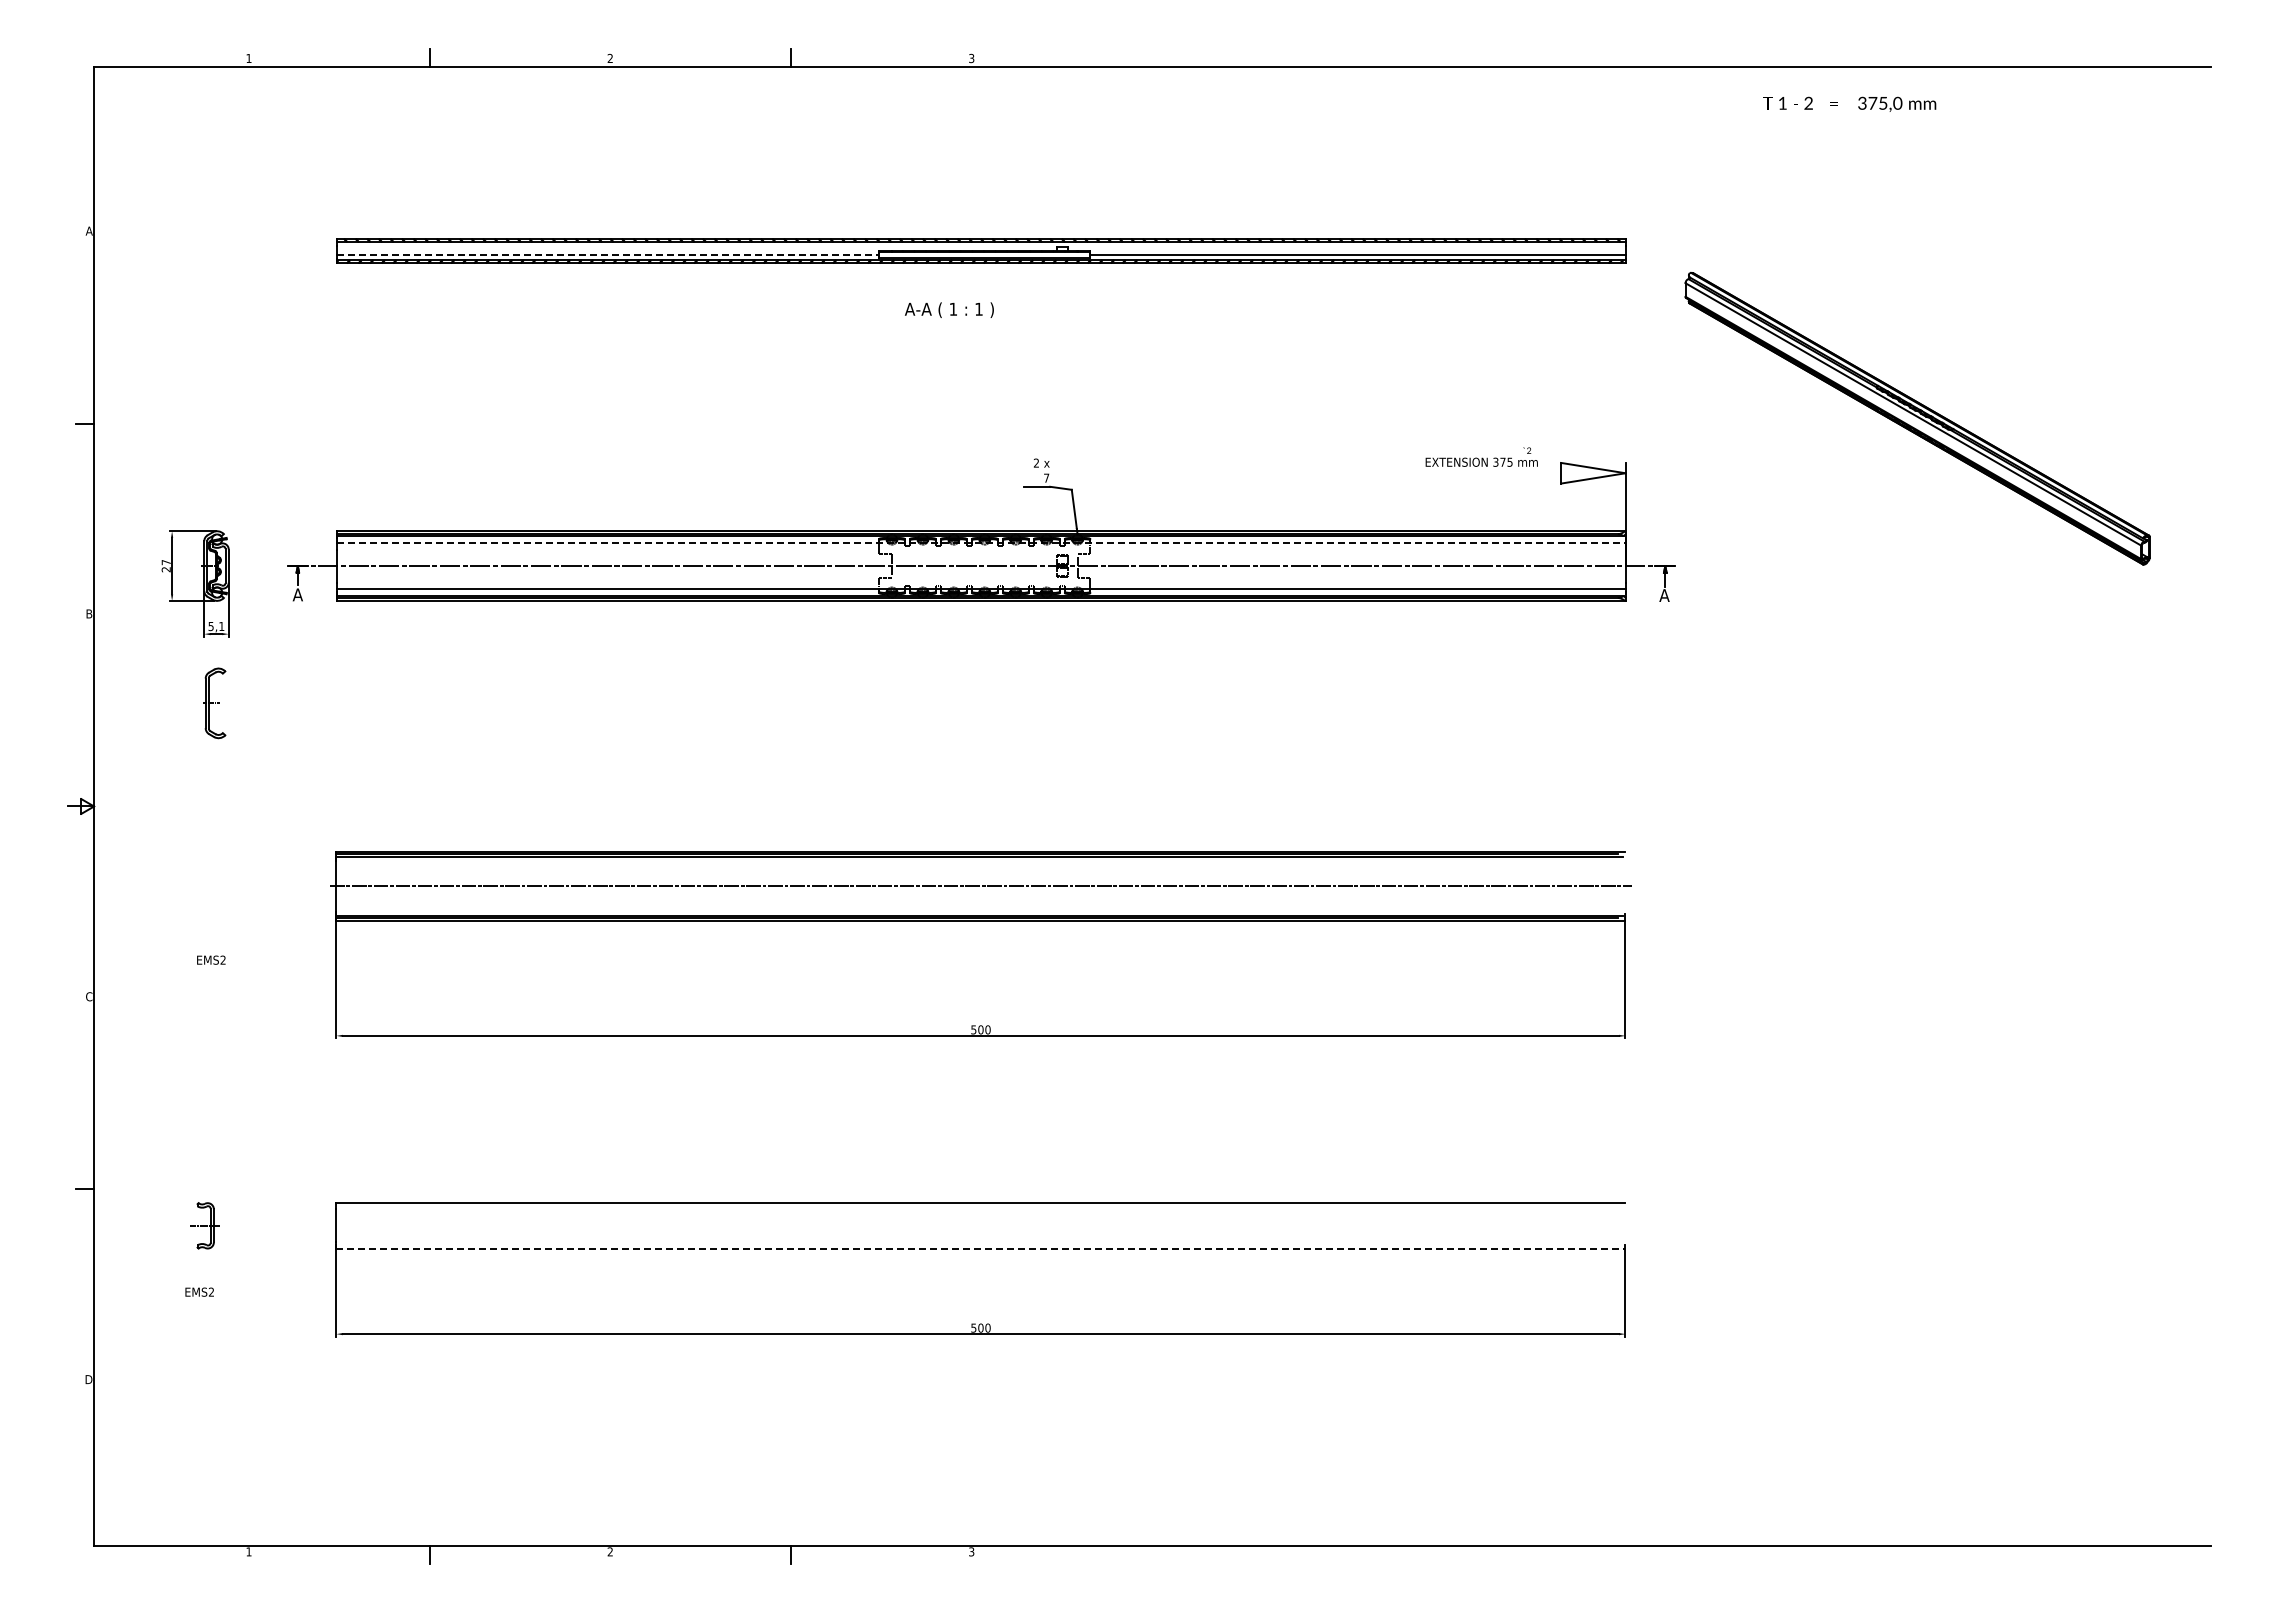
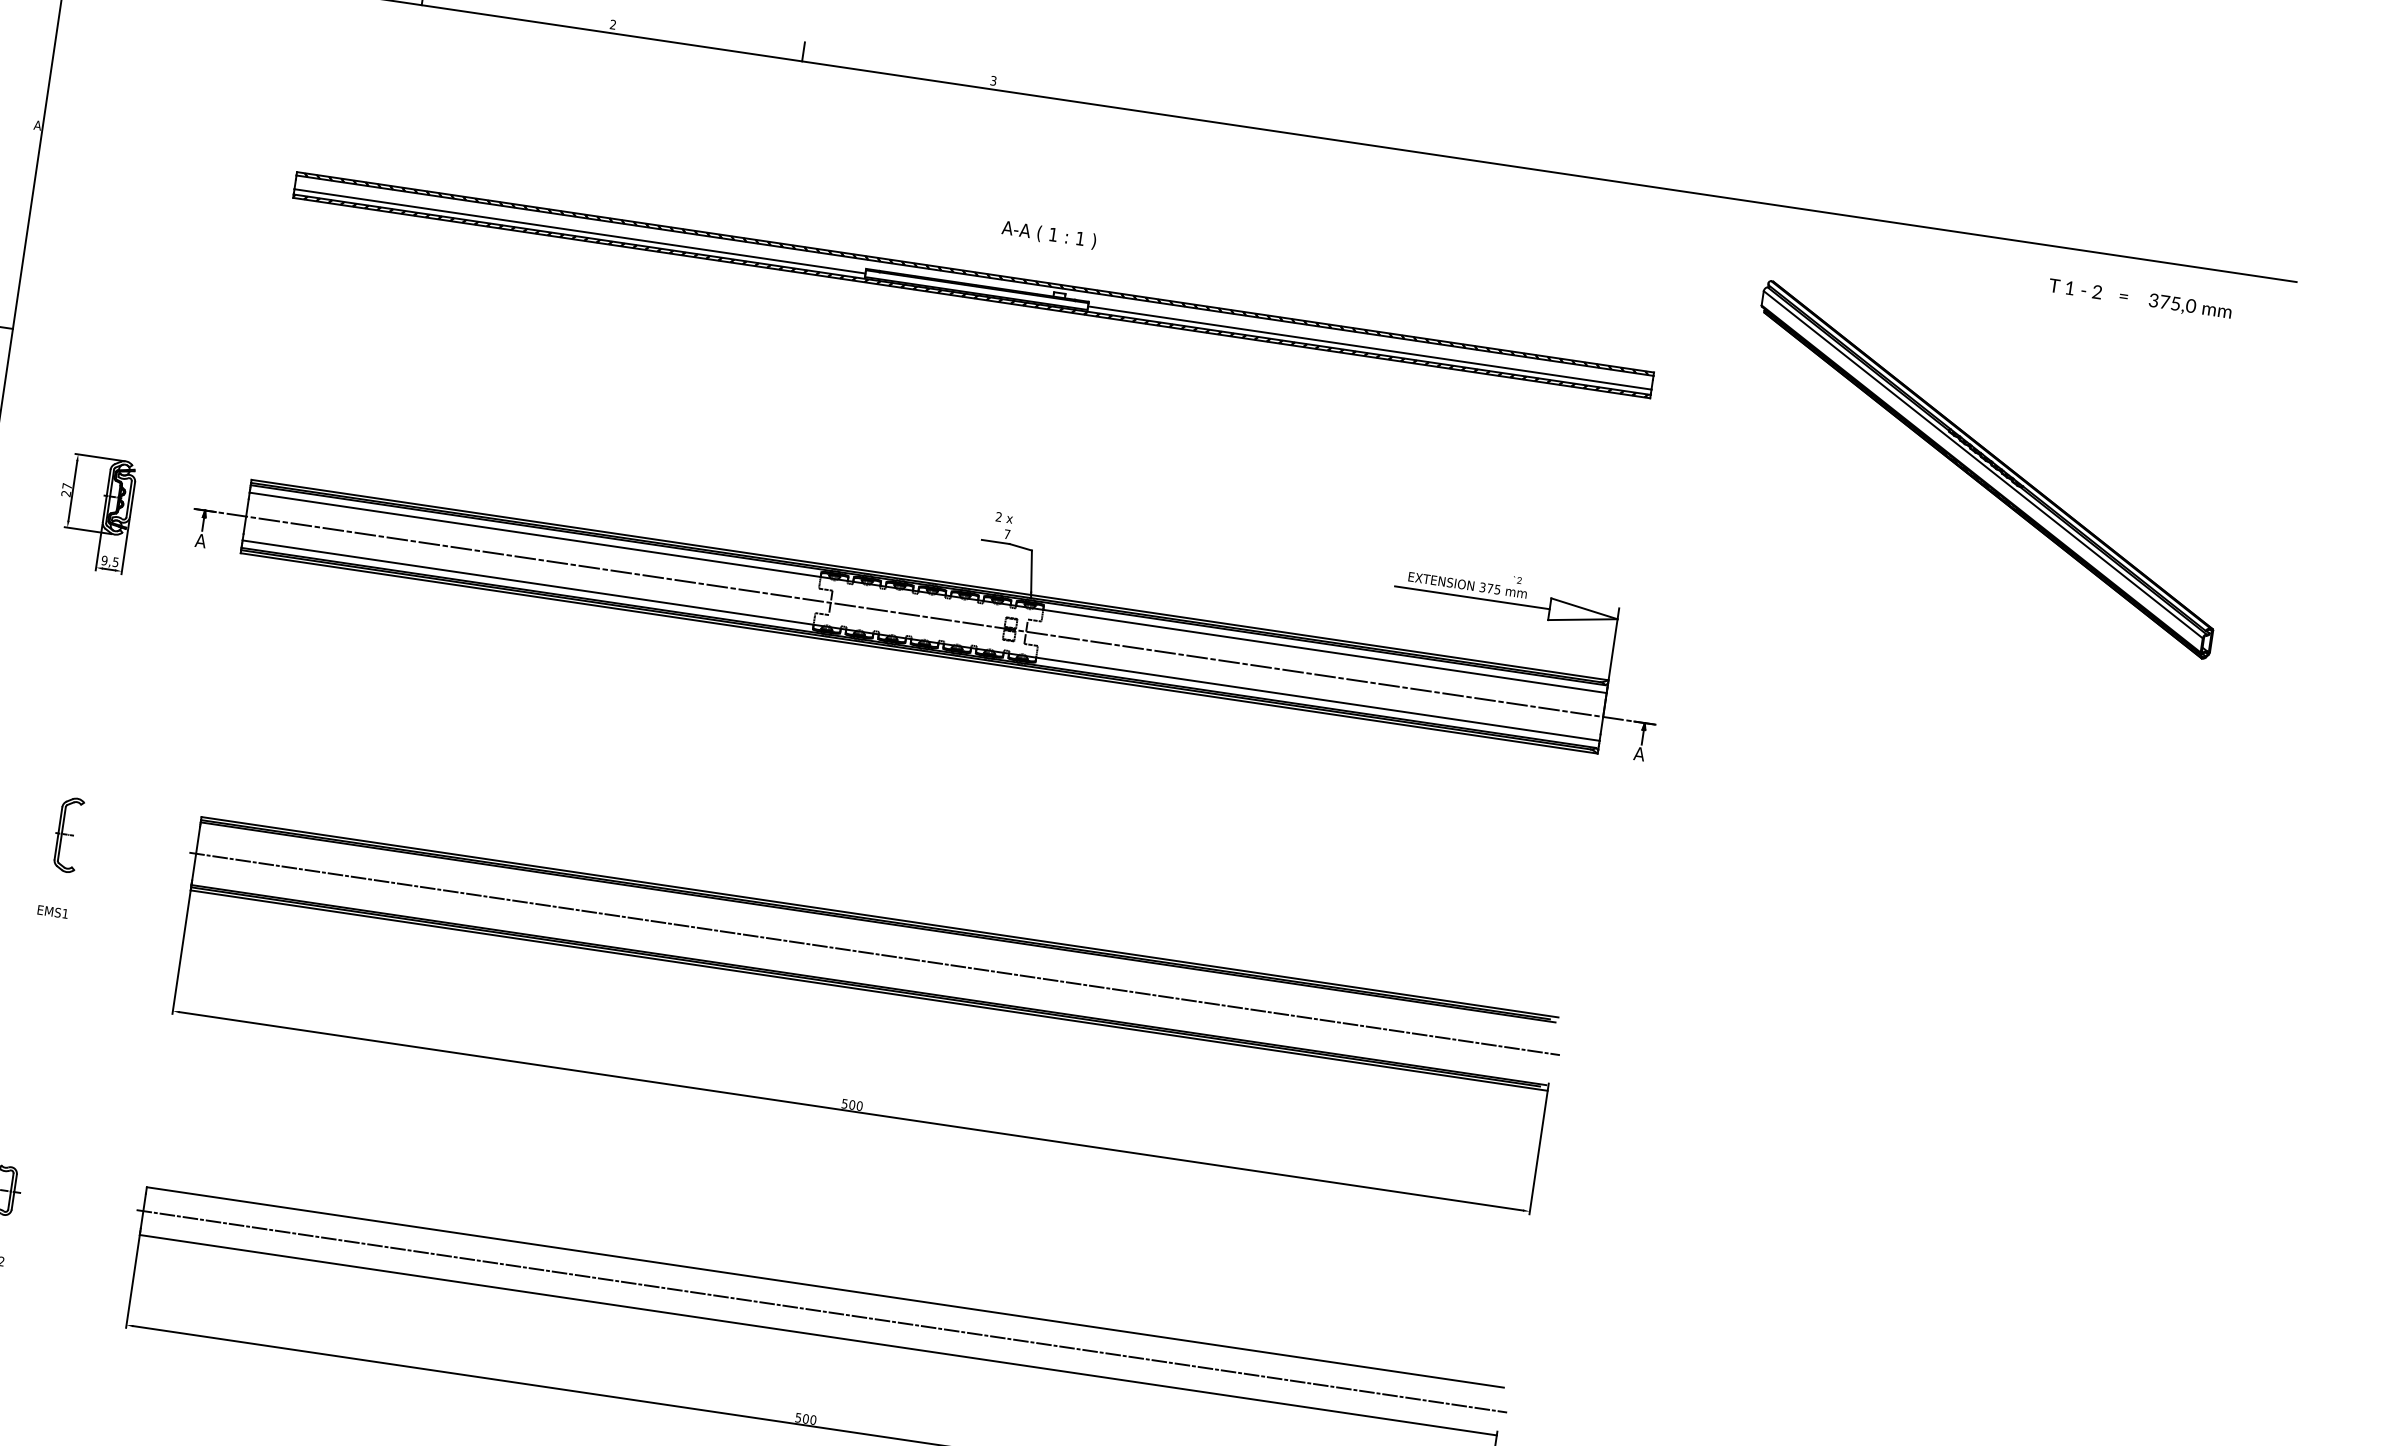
text: (1849, 103) -> (2140, 298), moved
line: (608, 255) -> (580, 231), dashed -> solid
text: (949, 309) -> (1049, 234), moved
part: (1917, 418) -> (1986, 469), moved
line: (1487, 473) -> (1472, 598), added
line: (981, 543) -> (928, 593), dashed -> solid
text: (216, 626) -> (110, 561), 5,1 -> 9,5
part: (214, 703) -> (67, 834), moved
text: (222, 959) -> (64, 912), EMS2 -> EMS1
line: (980, 1225) -> (821, 1310), added
line: (981, 1248) -> (818, 1335), dashed -> solid

